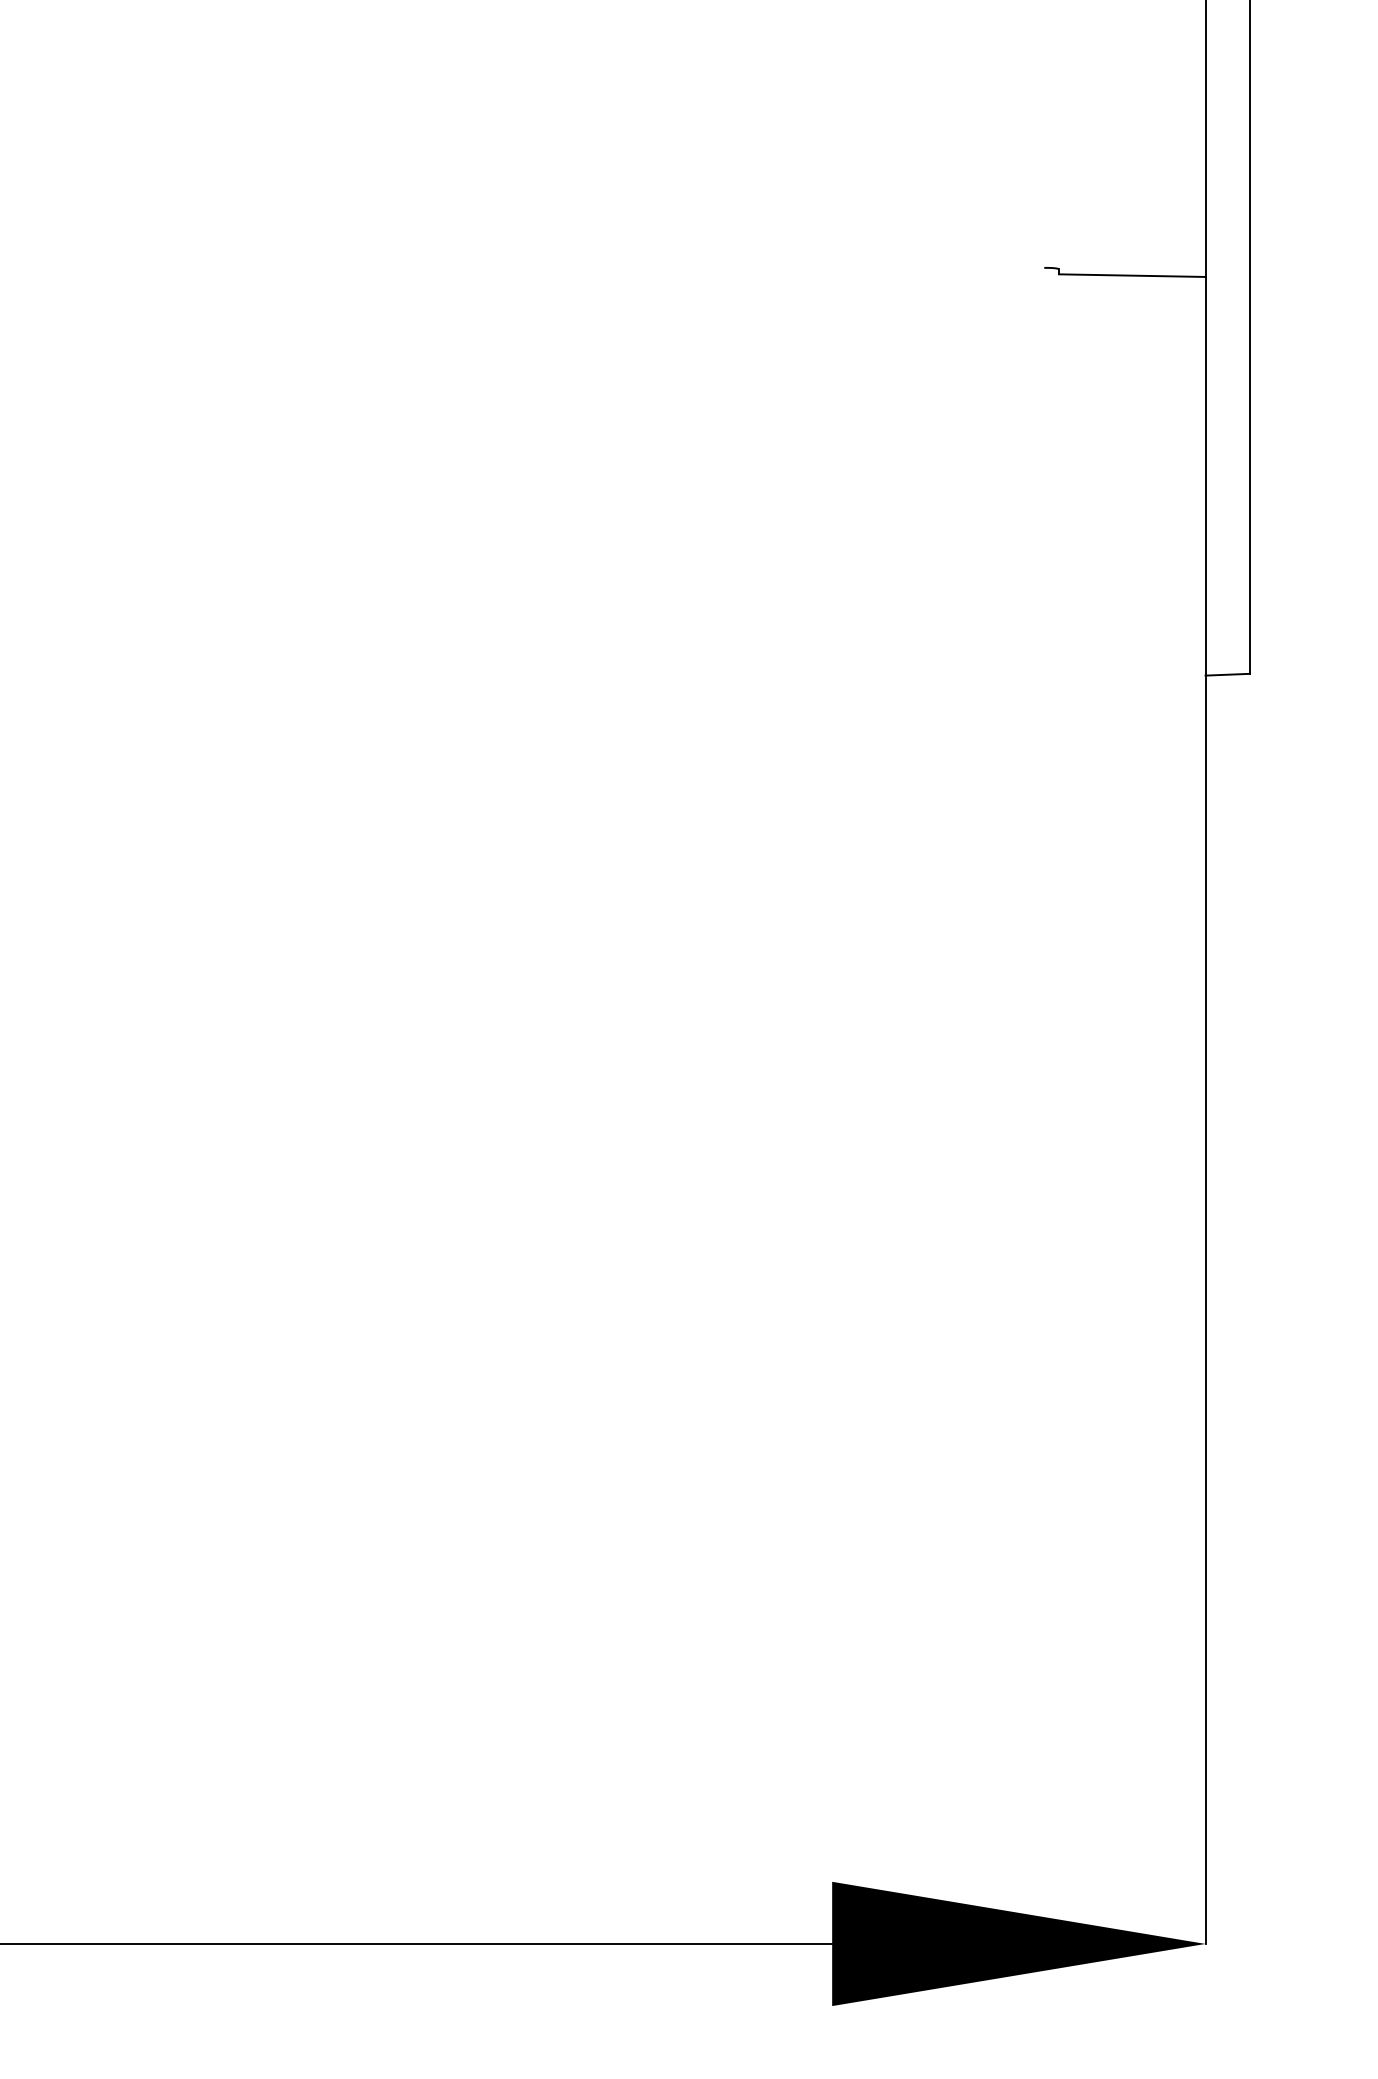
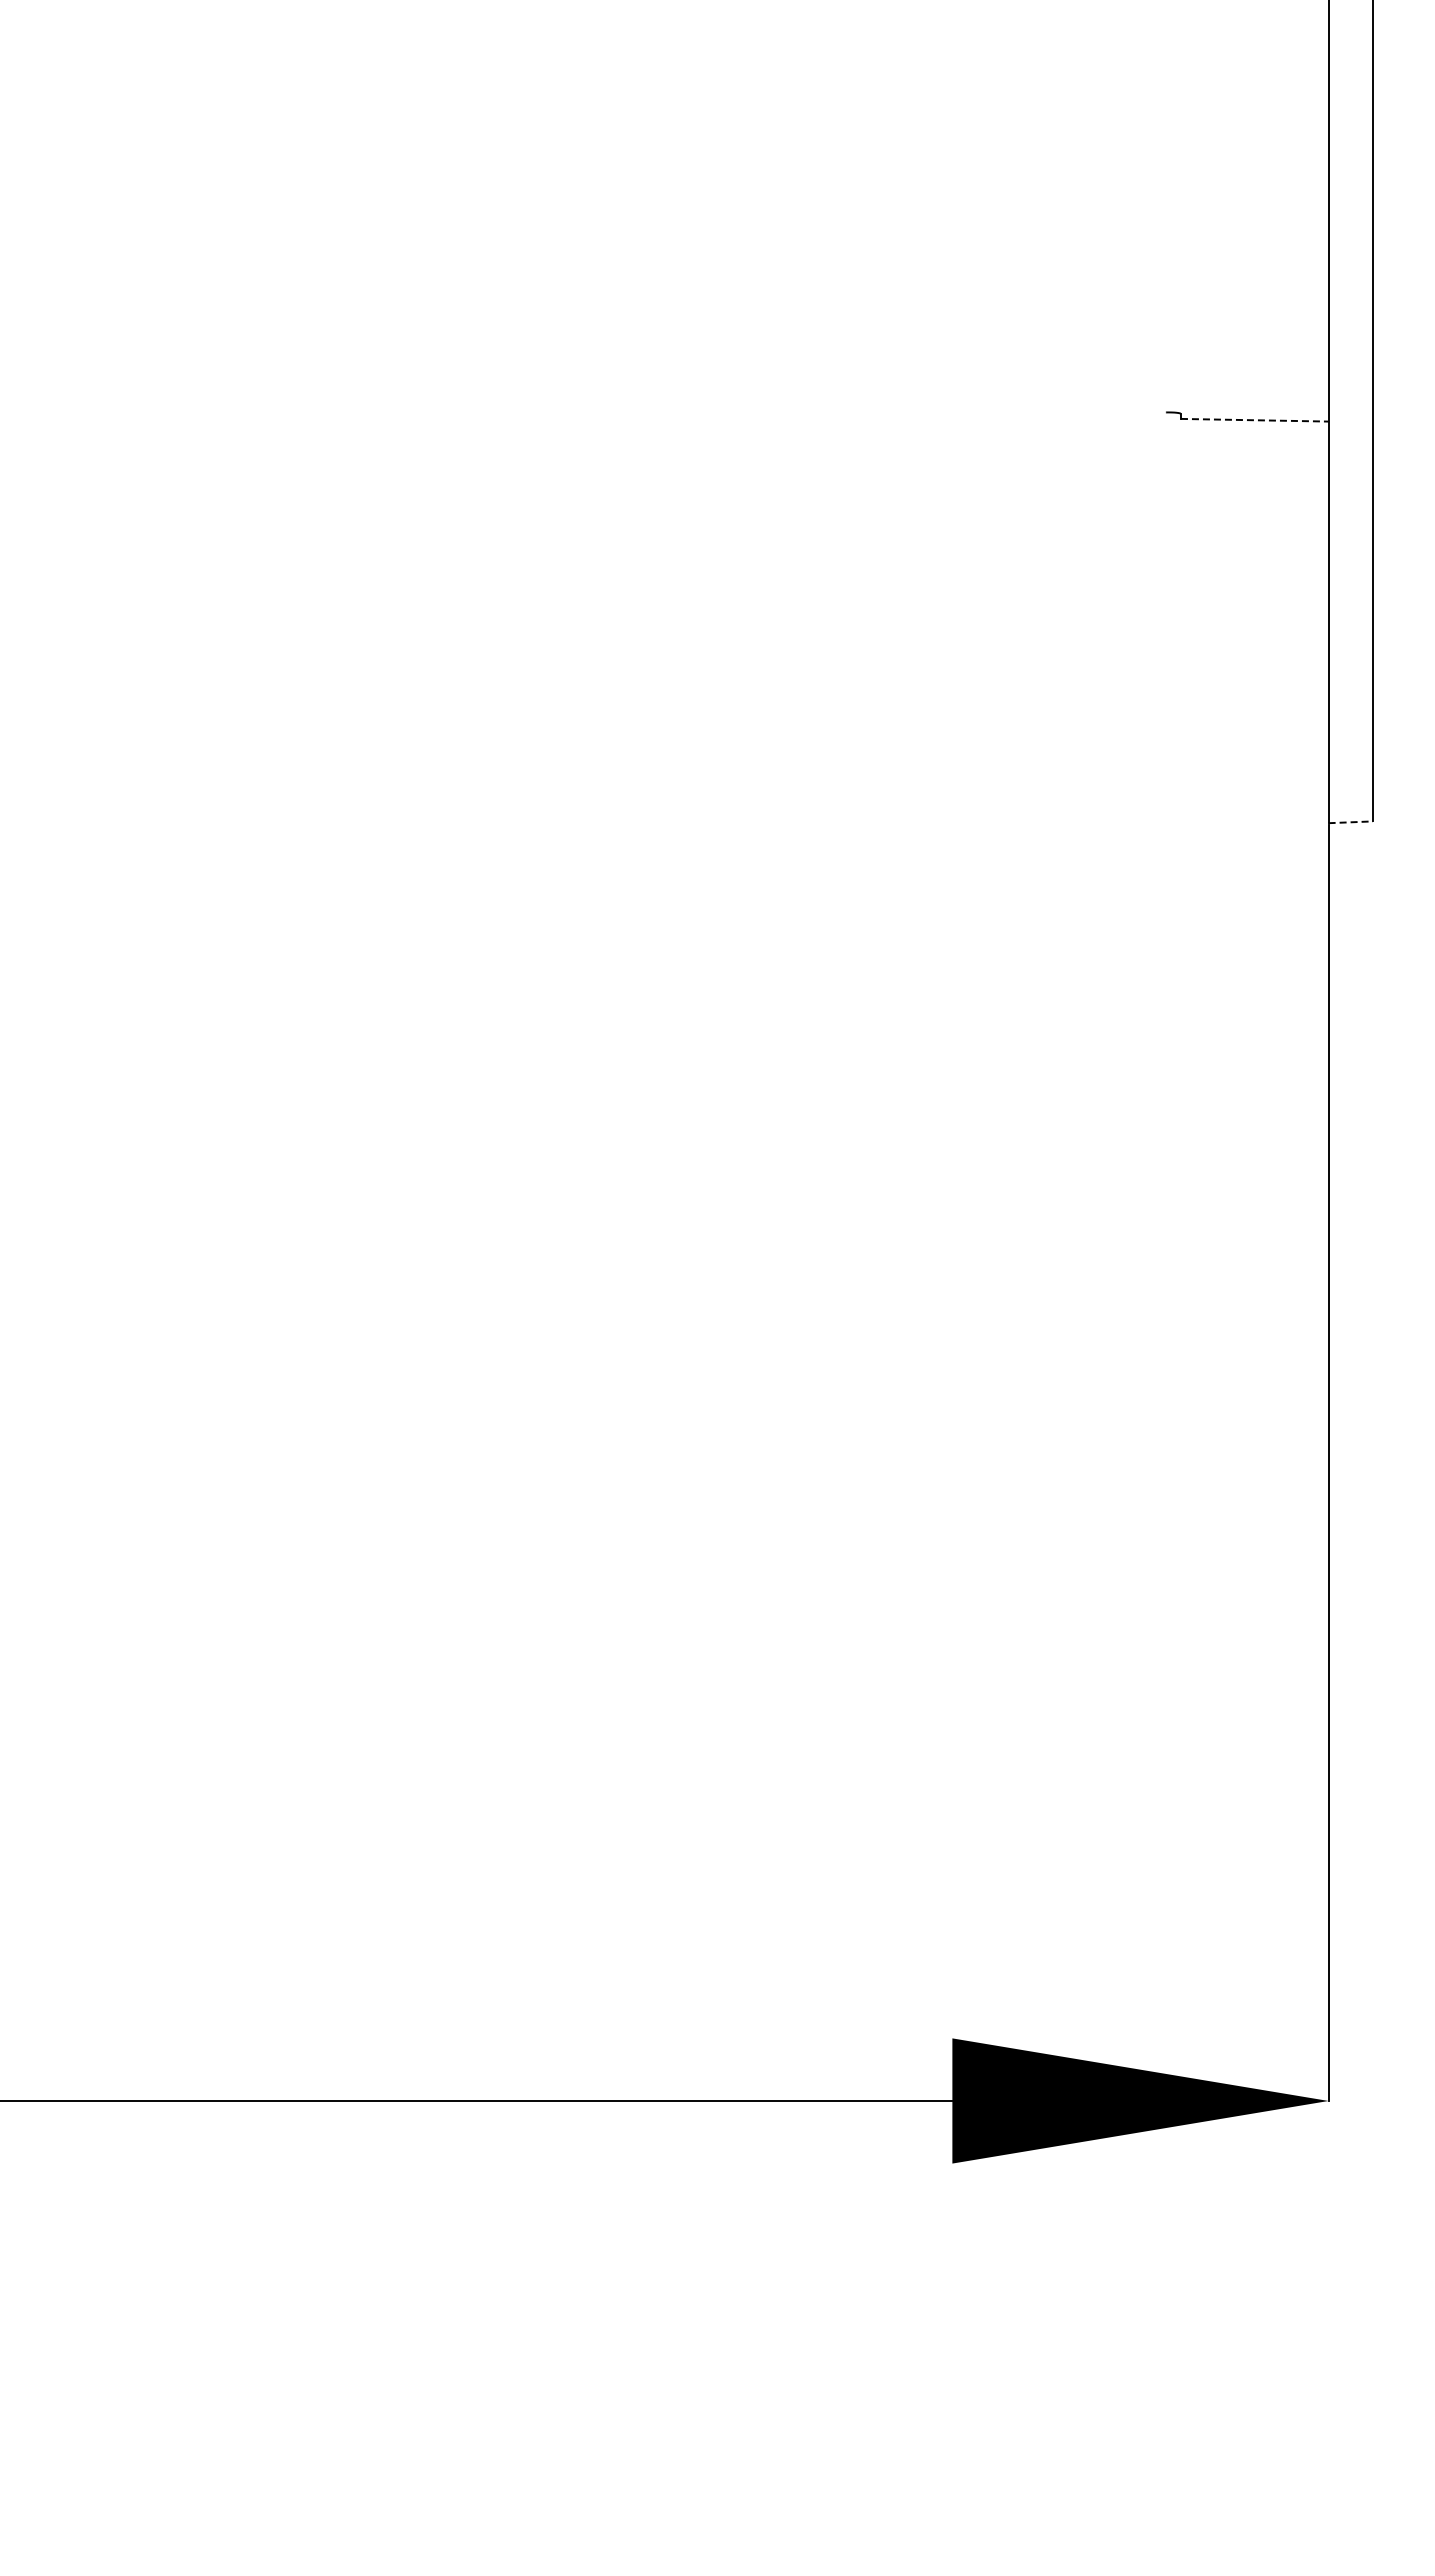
line: (1132, 275) -> (1254, 420), solid -> dashed
line: (1228, 674) -> (1351, 822), solid -> dashed

